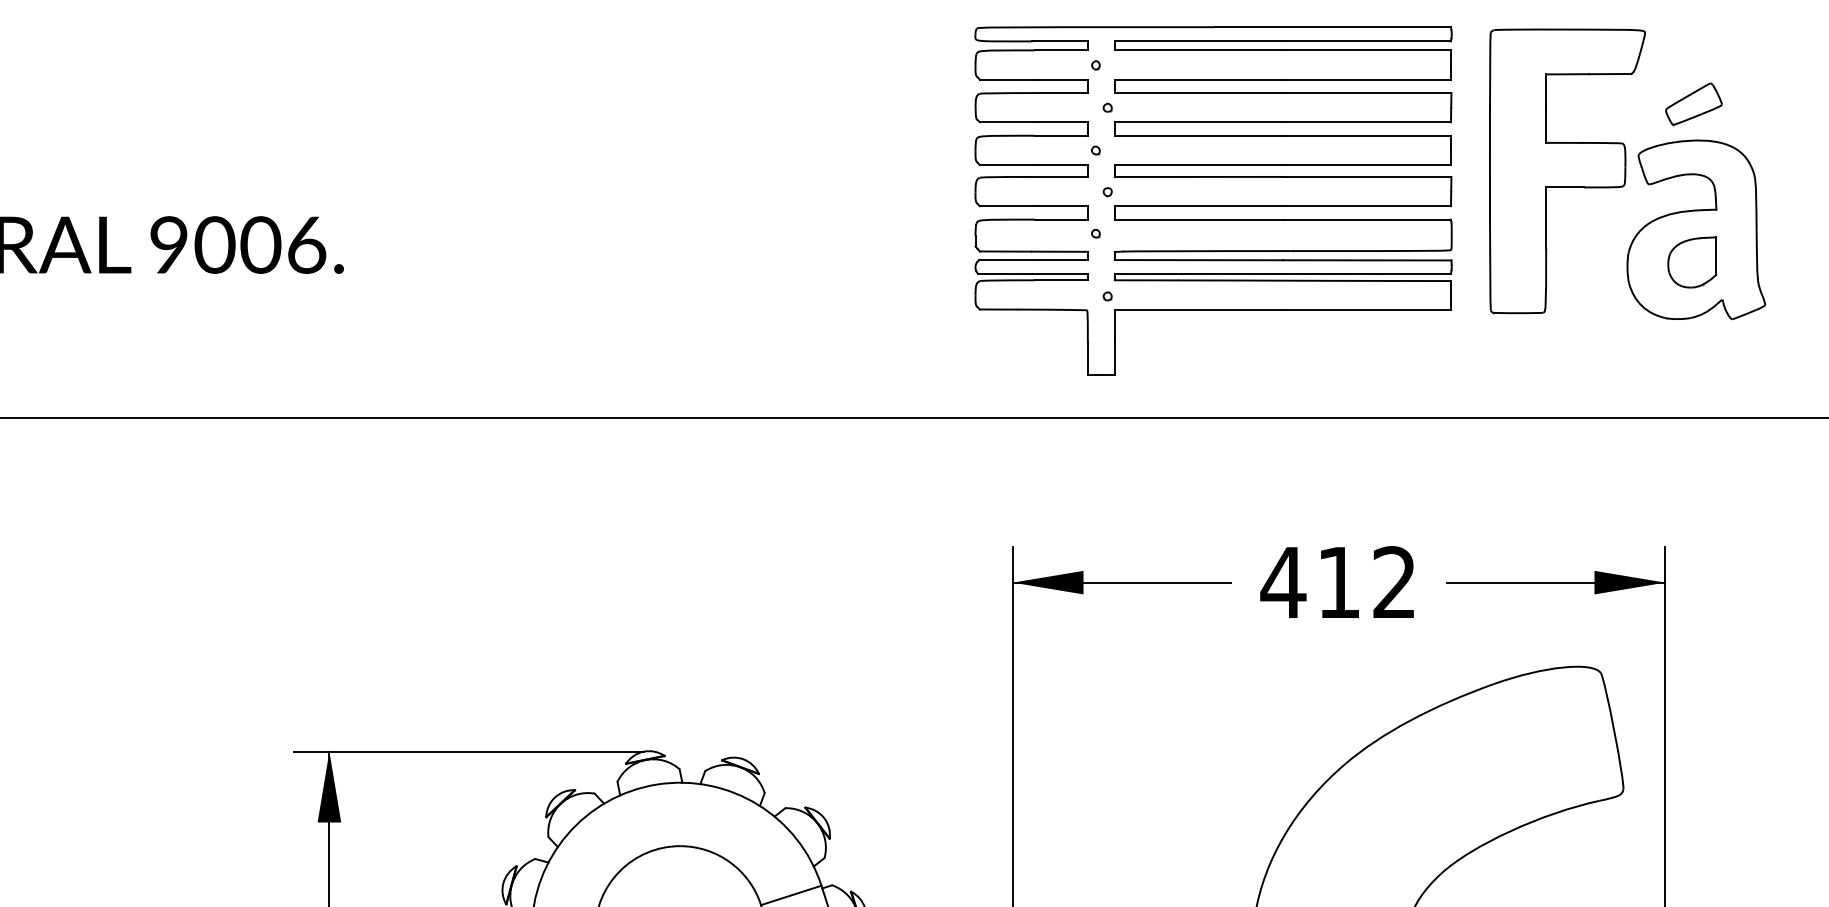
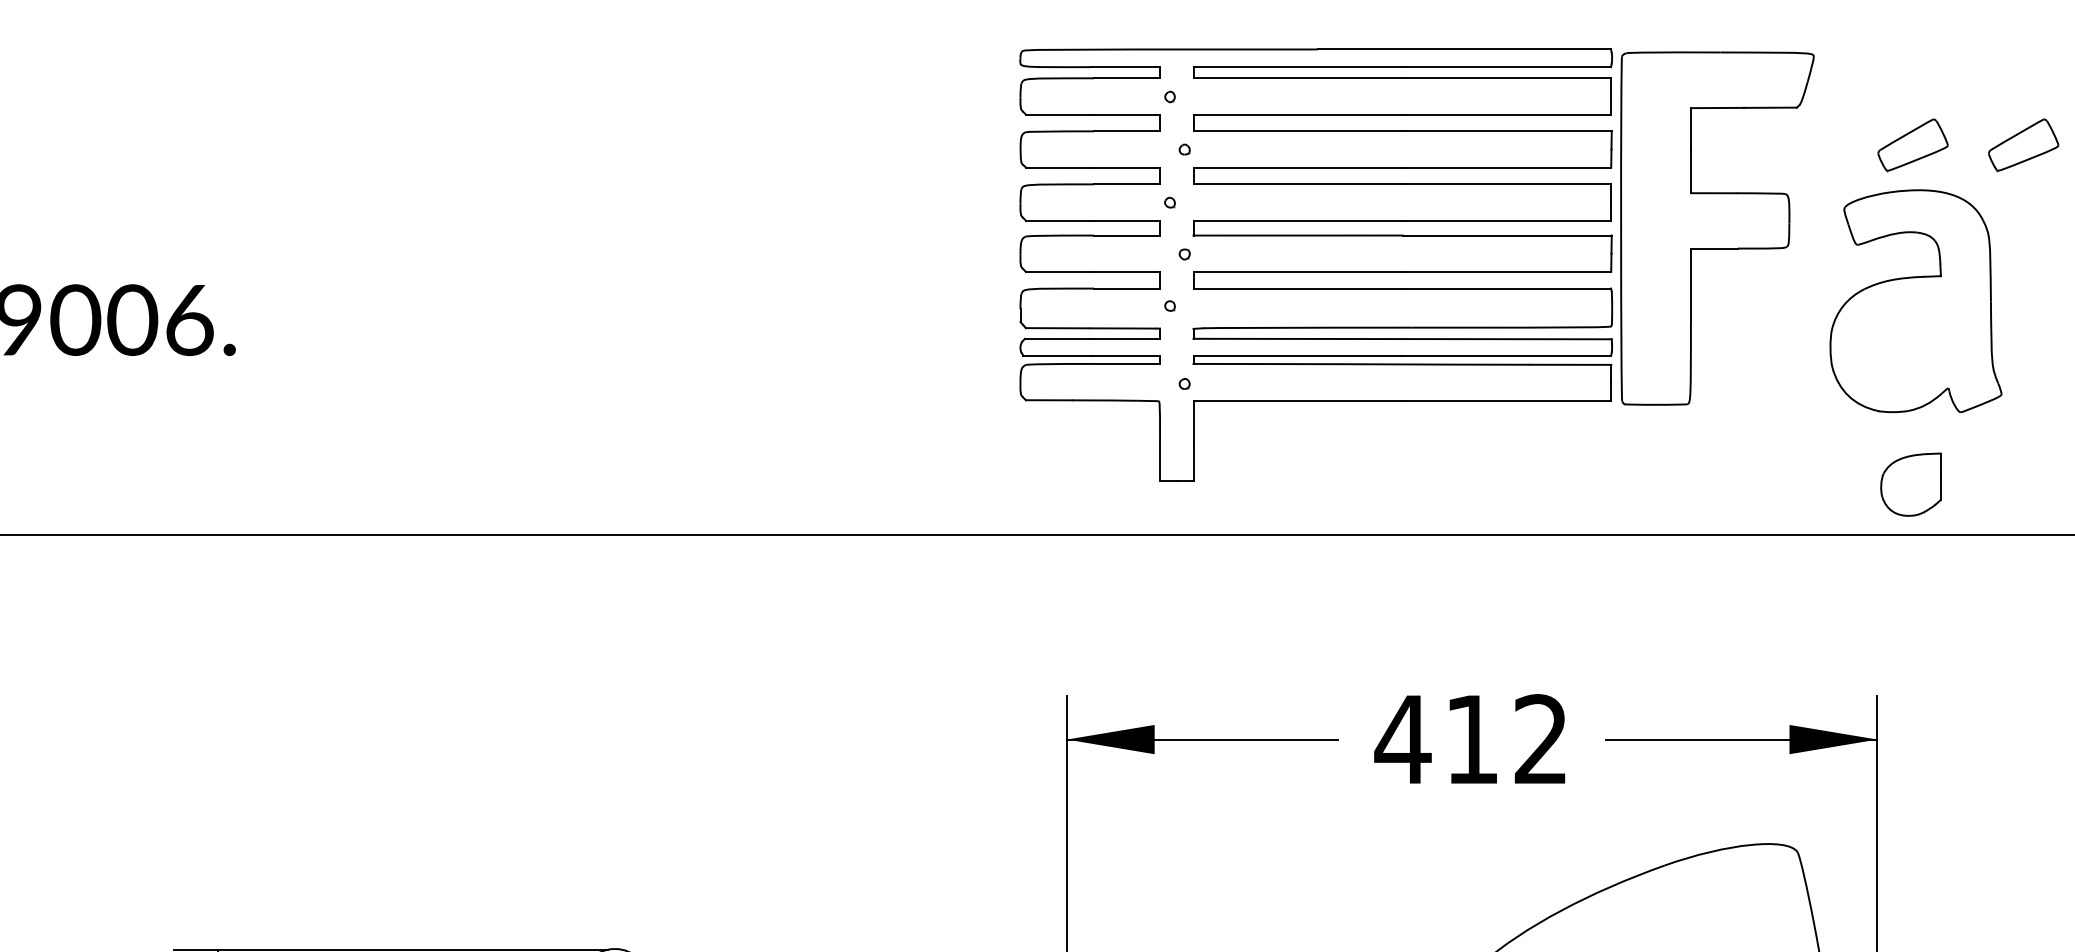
part: (1782, 104) -> (2023, 145), added
part: (1567, 171) -> (1717, 228), moved
part: (1692, 262) -> (1911, 484), moved

